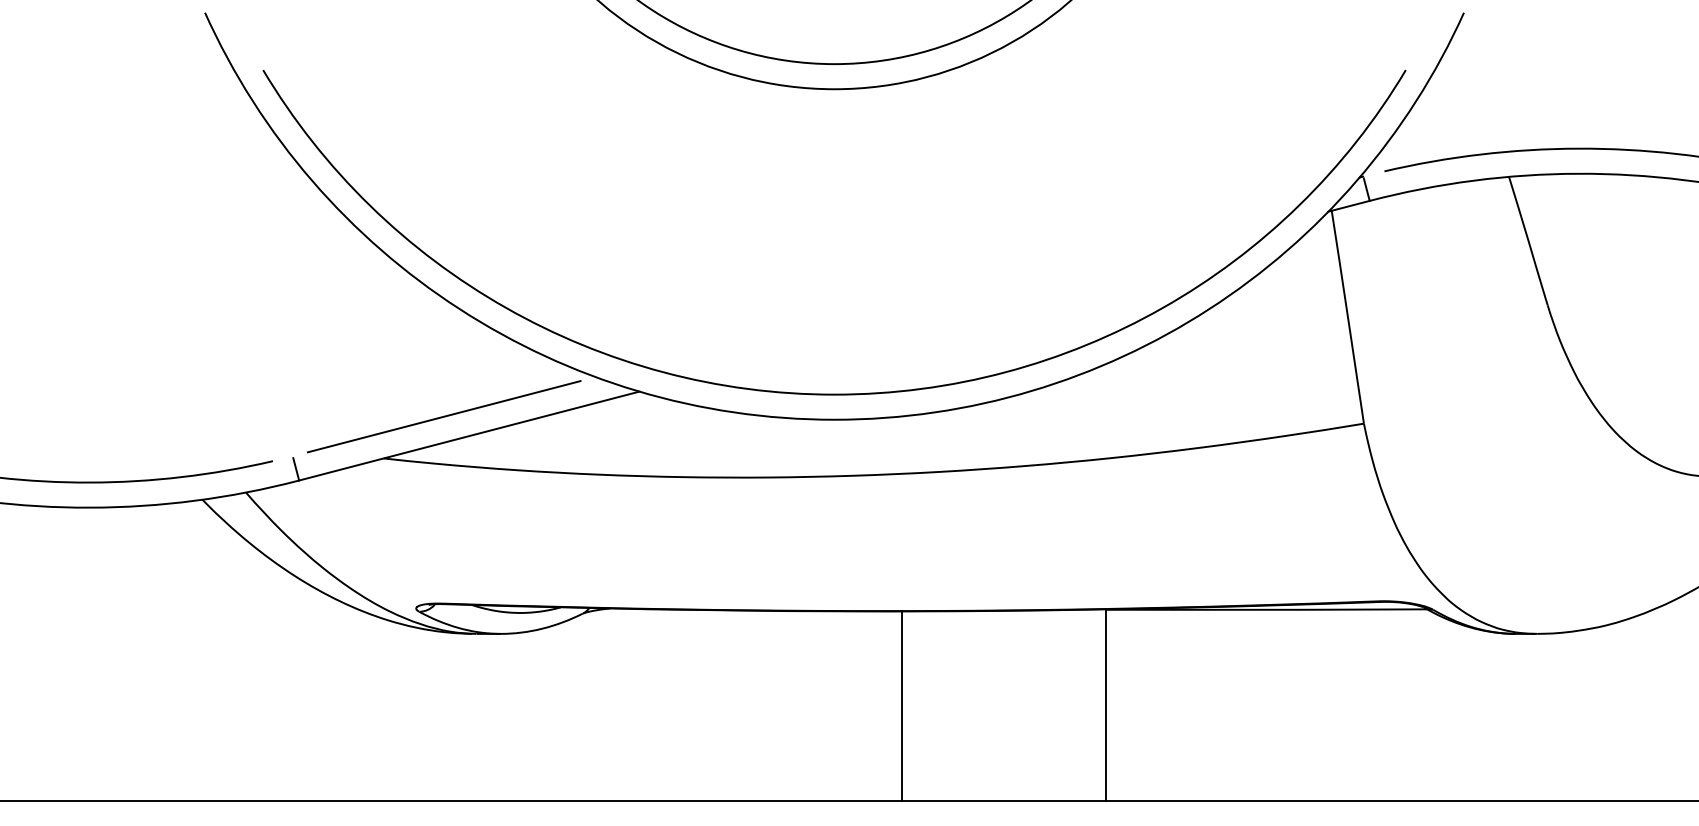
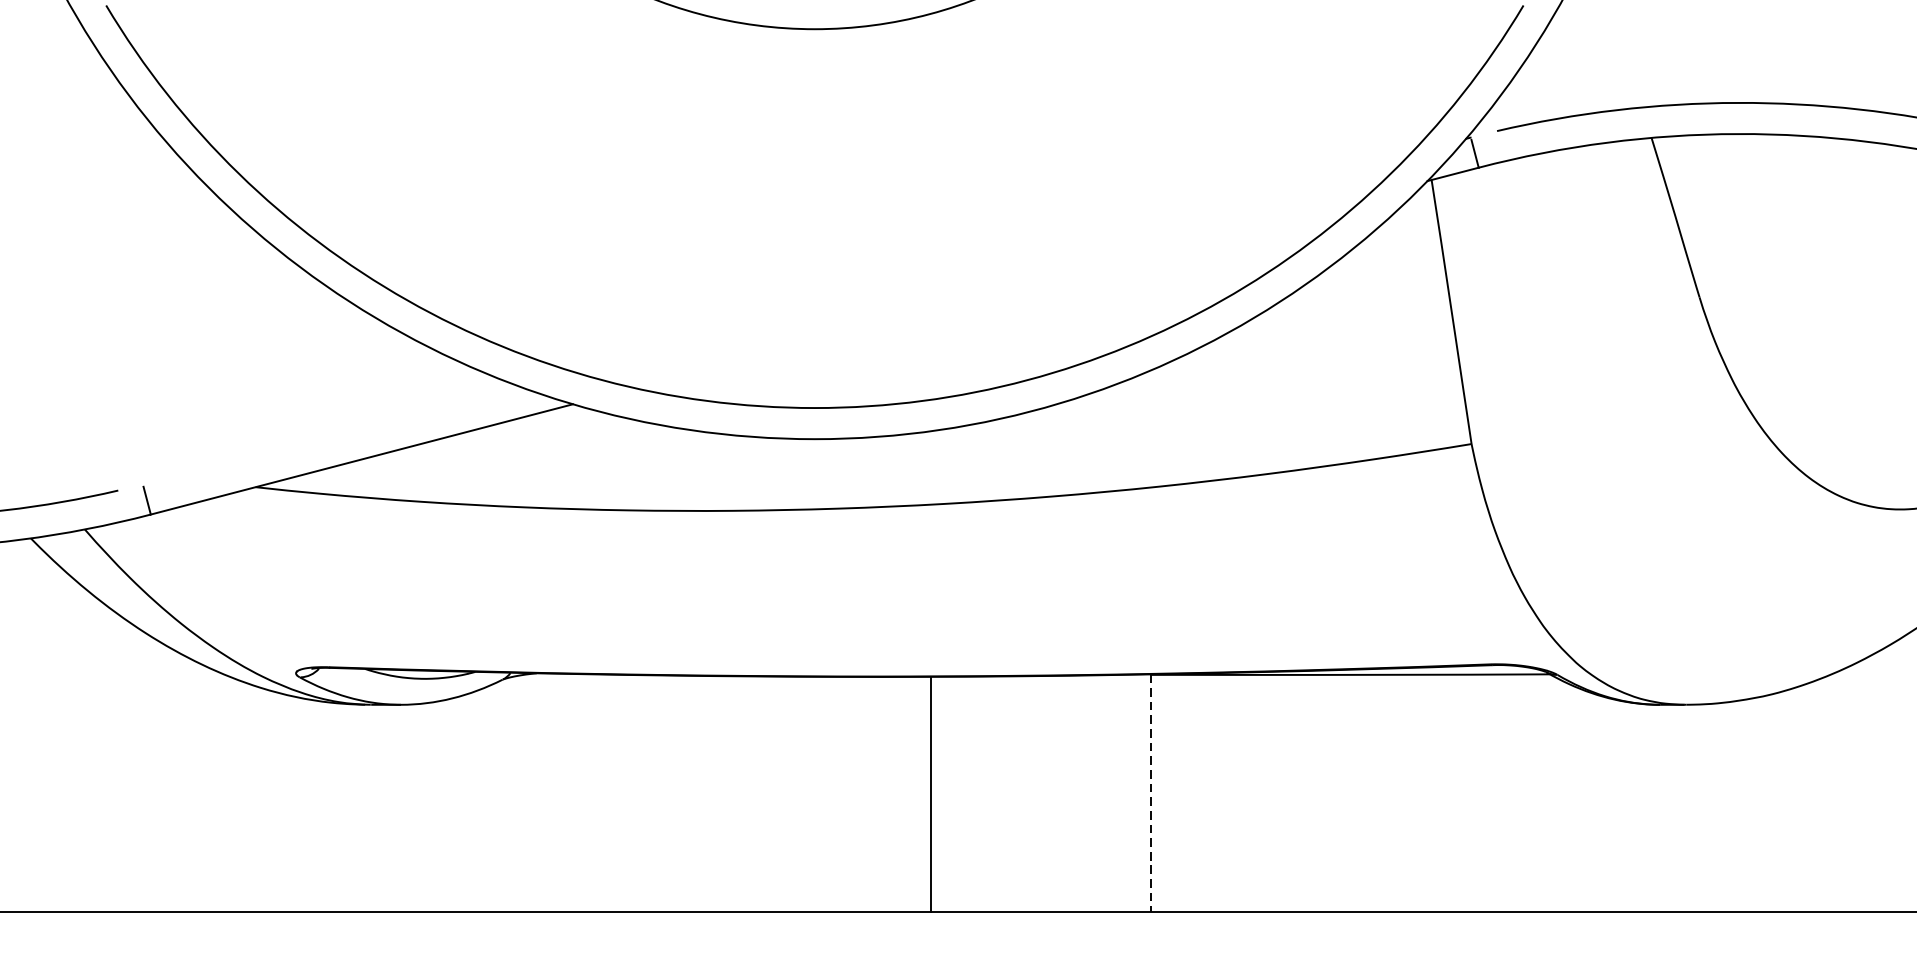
line: (443, 416) -> (329, 435), removed
line: (1105, 705) -> (1151, 793), solid -> dashed
line: (902, 706) -> (931, 794), moved

